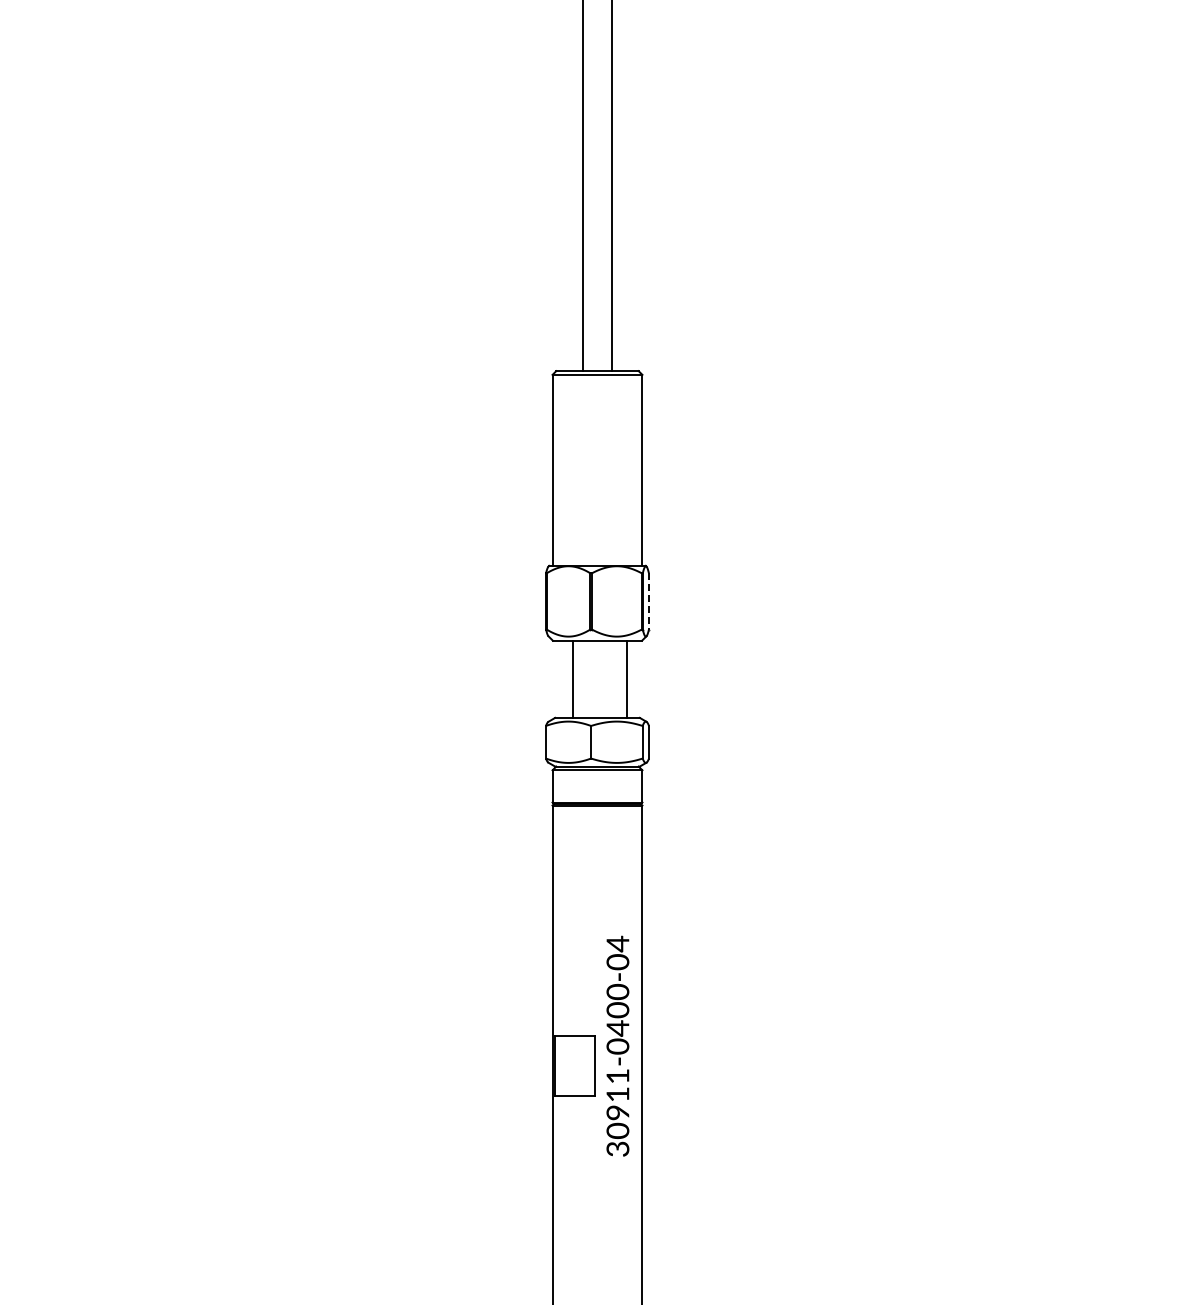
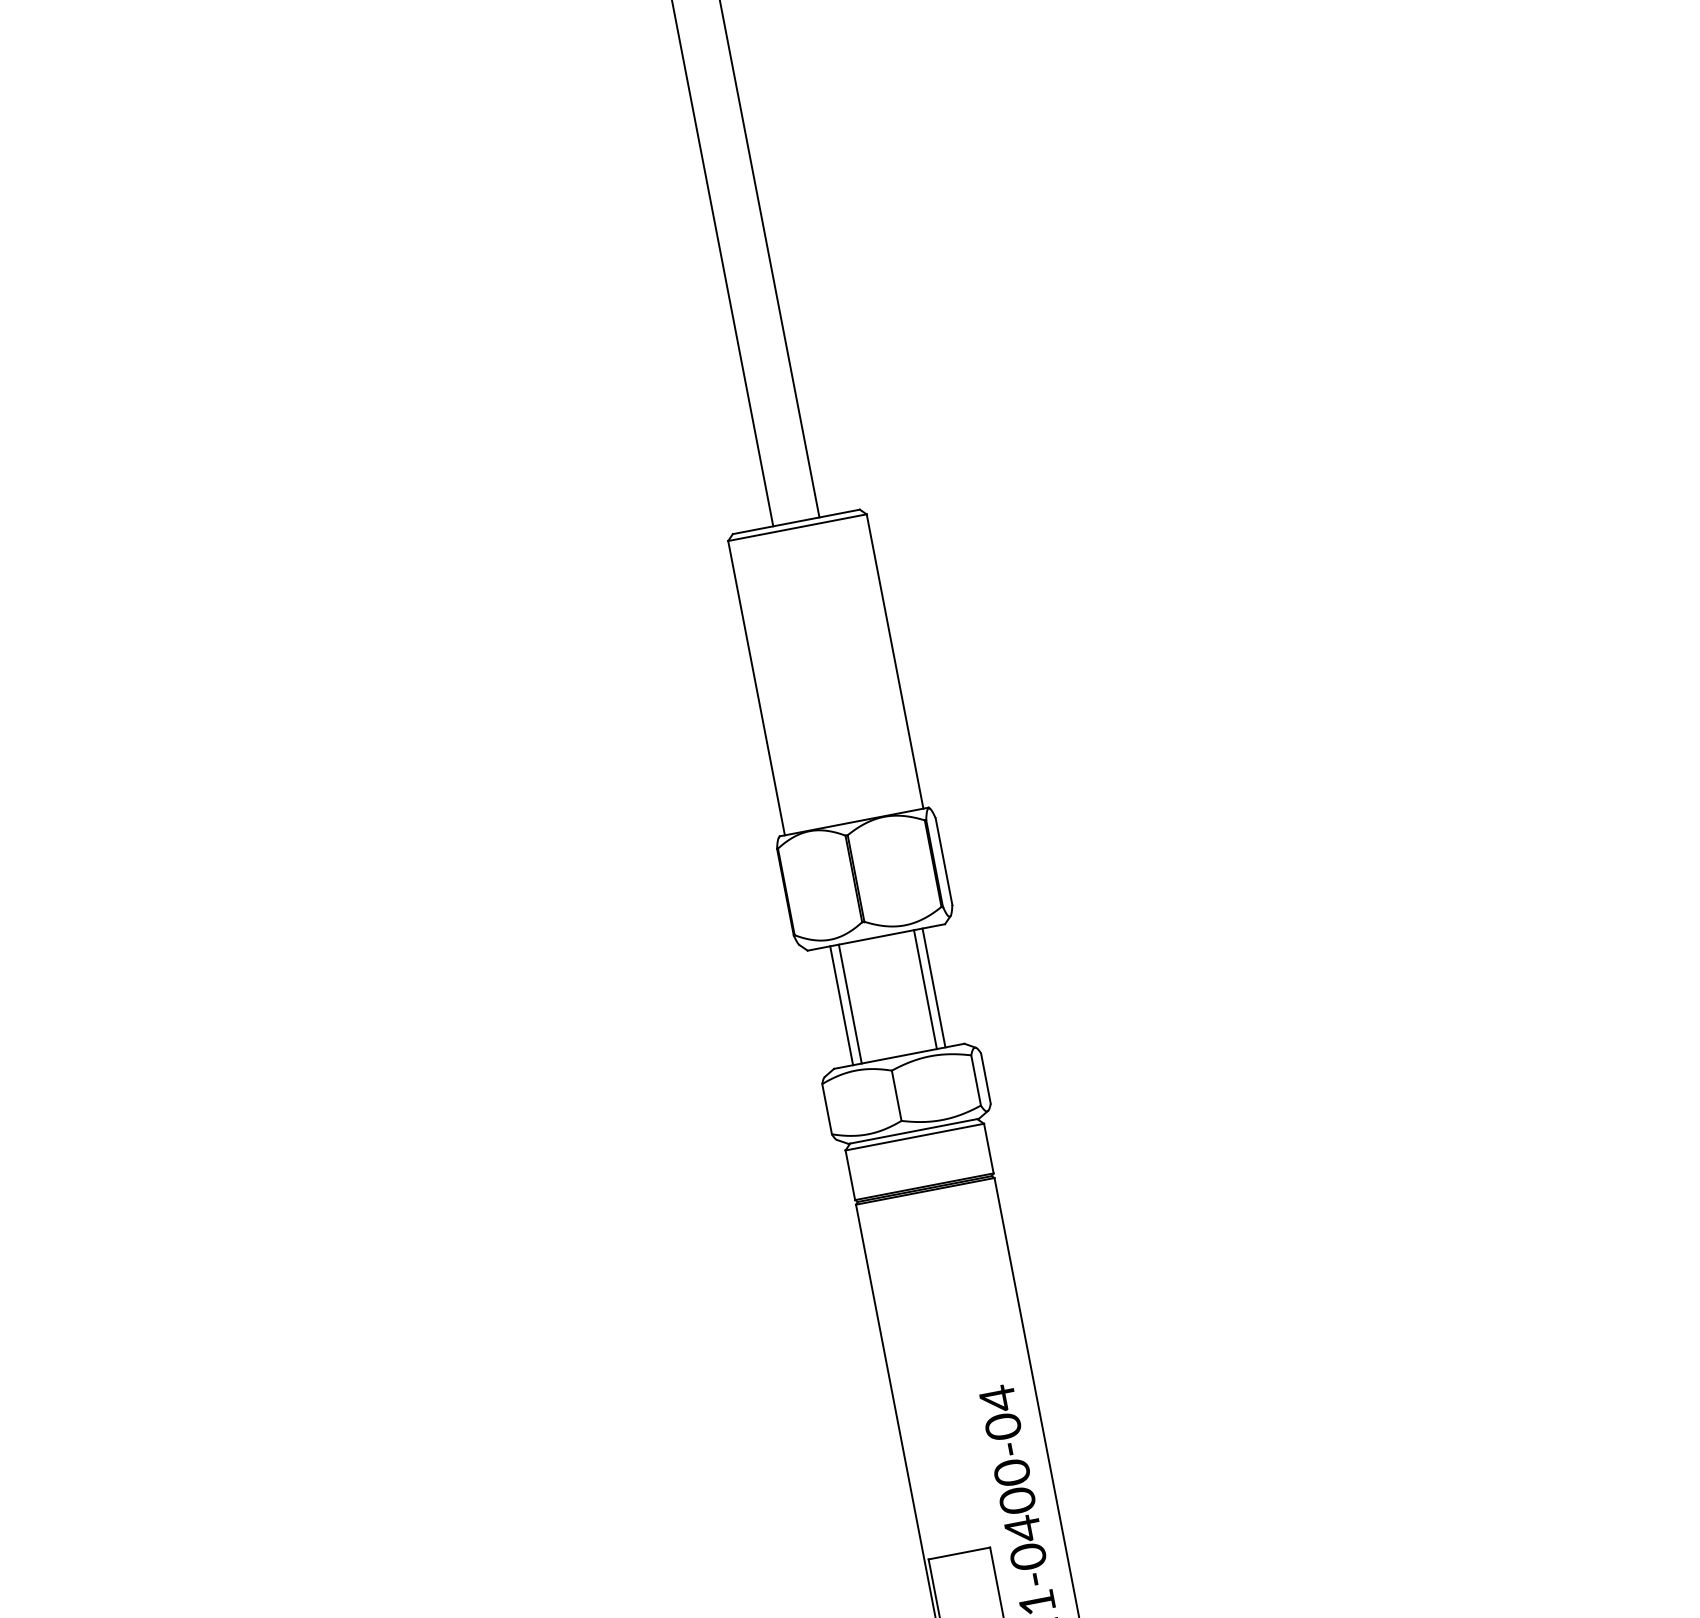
line: (648, 601) -> (943, 861), dashed -> solid
line: (567, 678) -> (841, 1004), added
line: (621, 678) -> (924, 988), added

